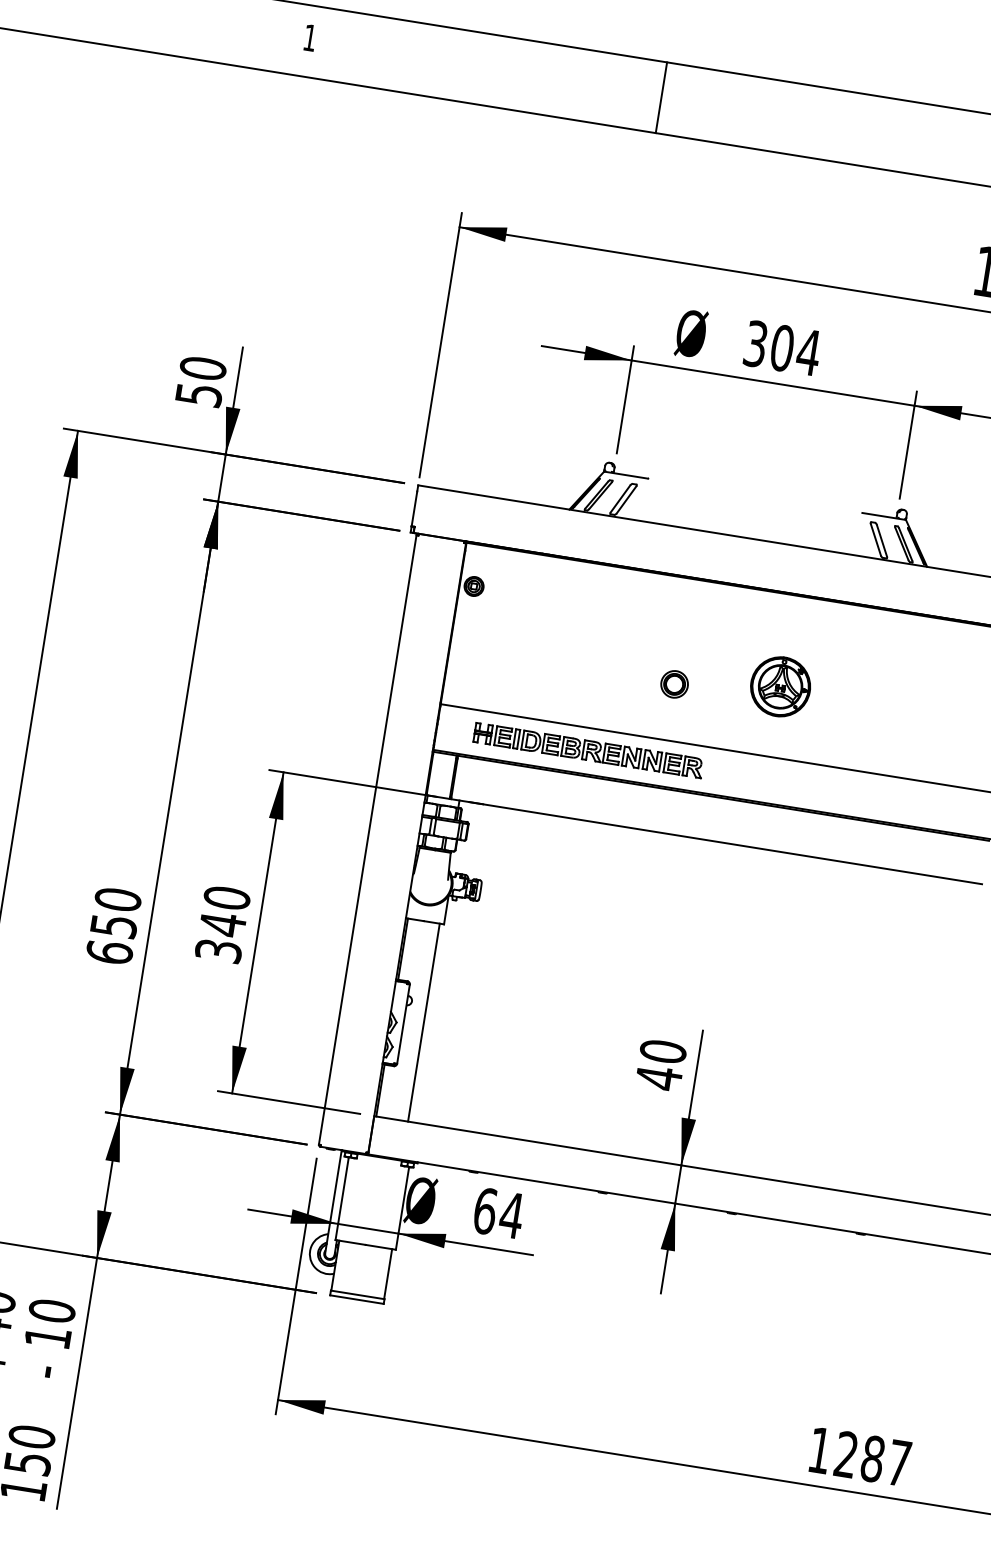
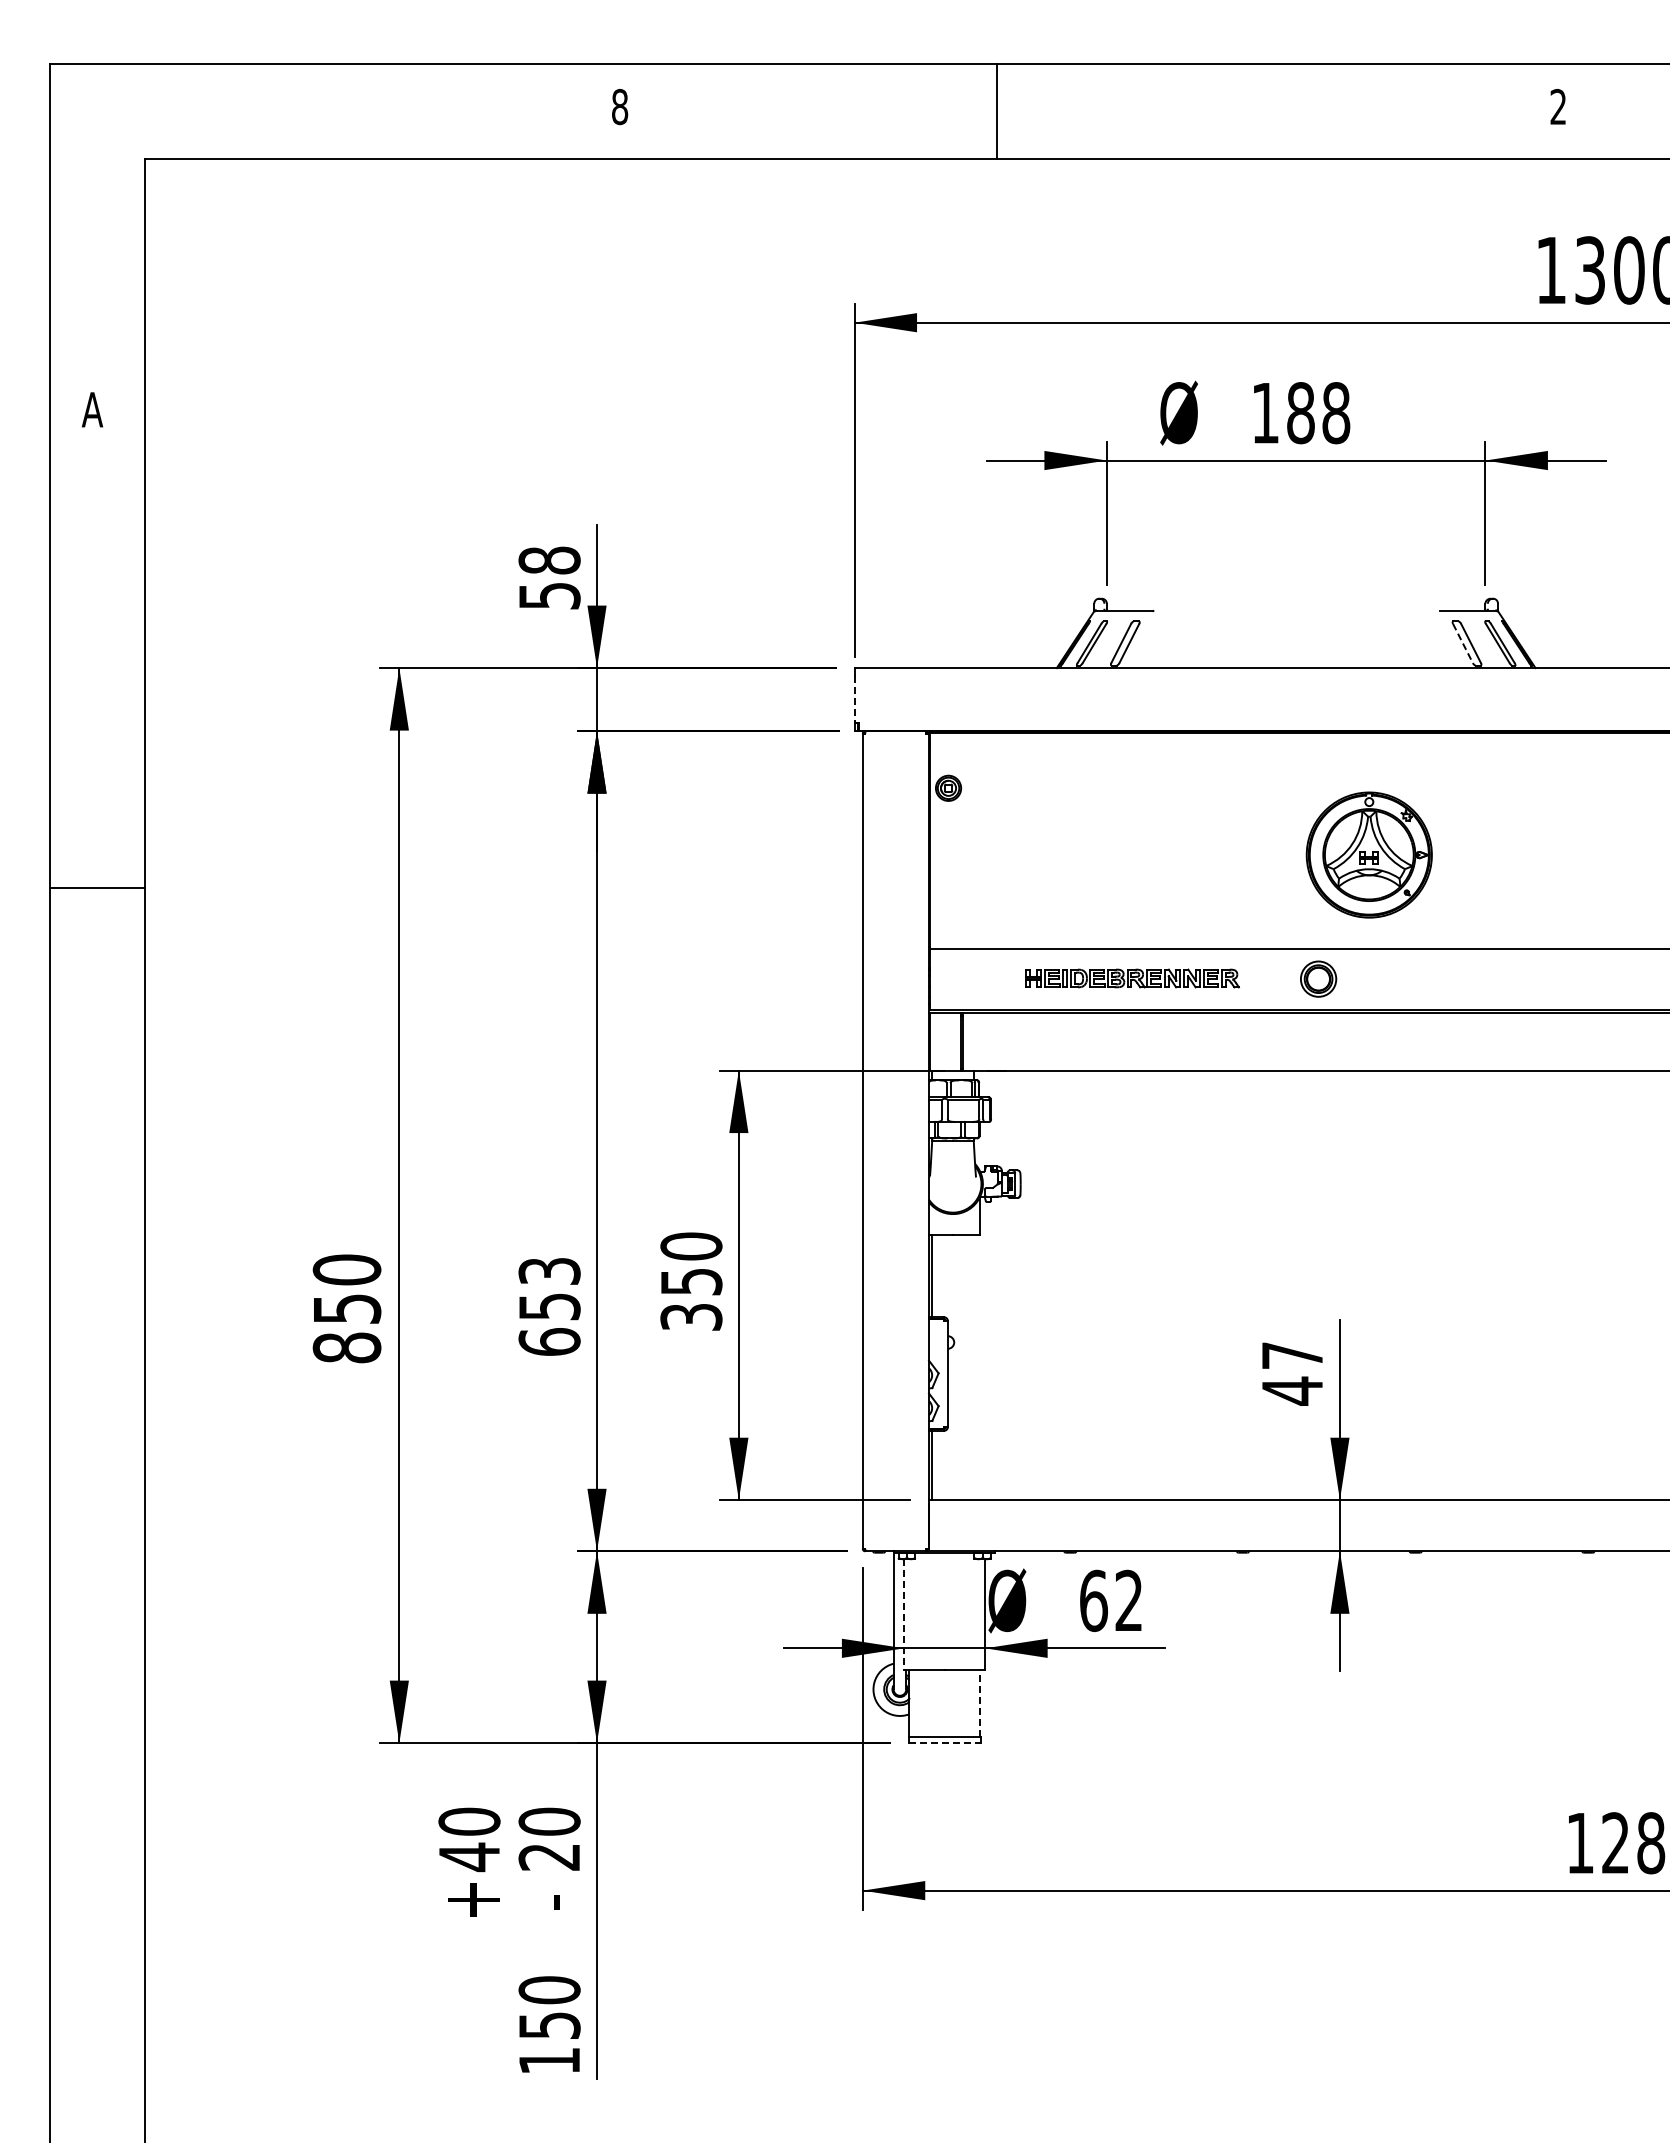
text: (310, 37) -> (620, 106), 1 -> 8
line: (661, 97) -> (996, 111), moved
text: (782, 348) -> (1301, 413), 304 -> 188
text: (203, 368) -> (549, 560), 50 -> 58
line: (414, 509) -> (854, 700), solid -> dashed
line: (875, 539) -> (1462, 643), solid -> dashed
part: (674, 683) -> (1318, 978), moved
part: (780, 687) -> (1369, 855), size x1.6
part: (588, 750) -> (1132, 978), size x0.7
text: (118, 899) -> (549, 1271), 650 -> 653
text: (222, 924) -> (691, 1281), 340 -> 350
line: (424, 1022) -> (974, 1367), removed
text: (663, 1051) -> (1292, 1355), 40 -> 47
line: (342, 1199) -> (904, 1615), solid -> dashed
text: (511, 1214) -> (1128, 1599), 64 -> 62
line: (388, 1273) -> (980, 1702), solid -> dashed
line: (356, 1299) -> (944, 1743), solid -> dashed
text: (47, 1337) -> (548, 1857), 10 -> 20

